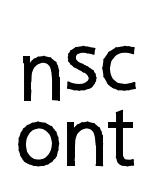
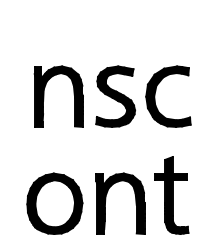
part: (31, 77) -> (44, 95), moved

